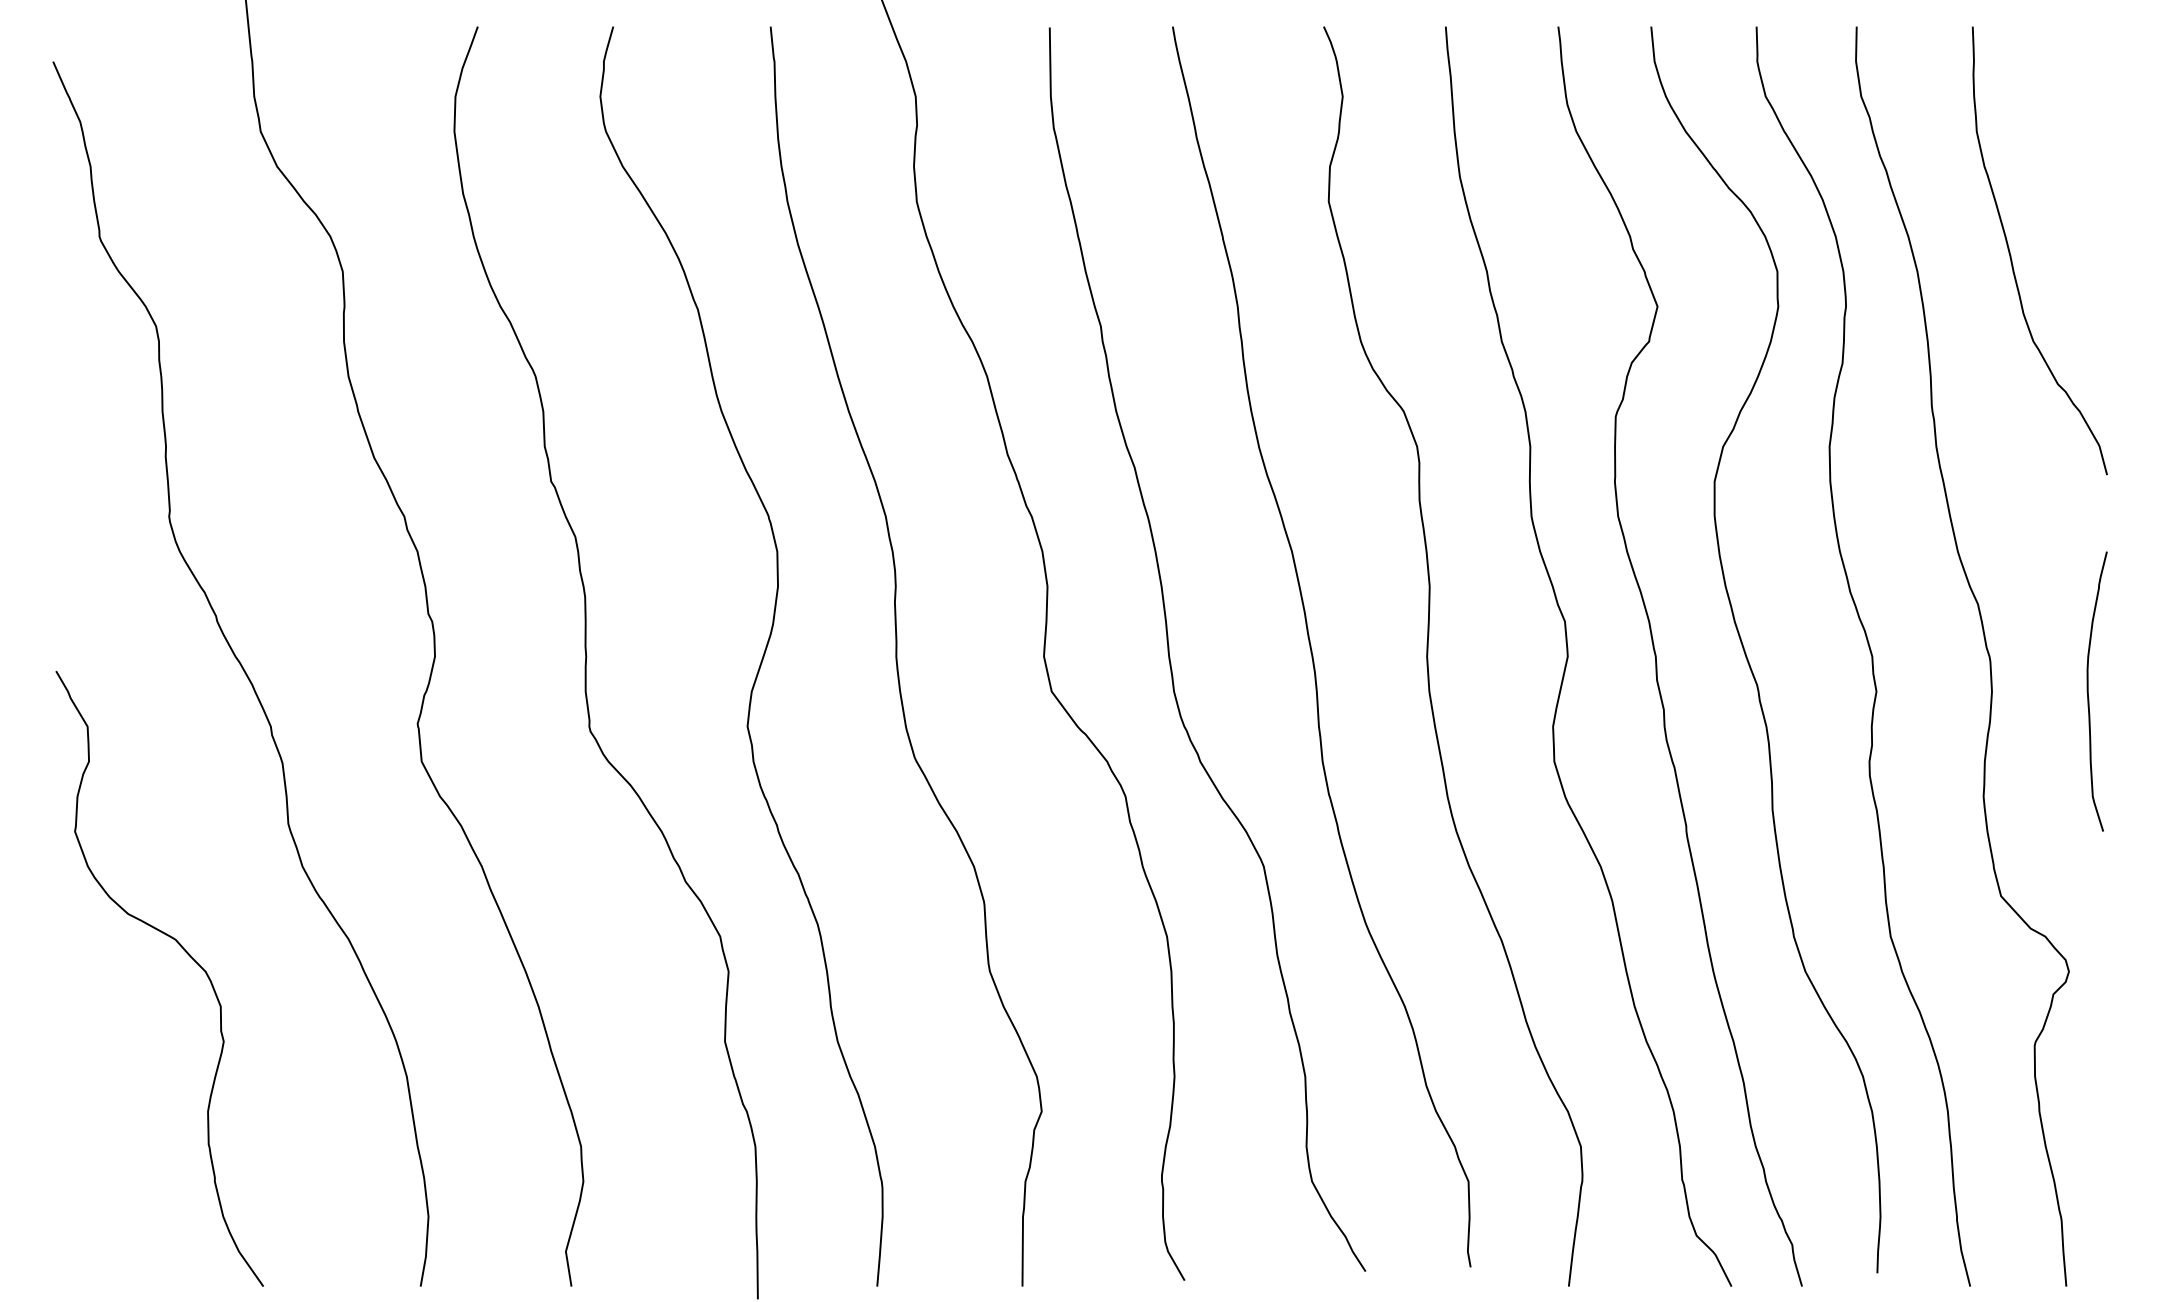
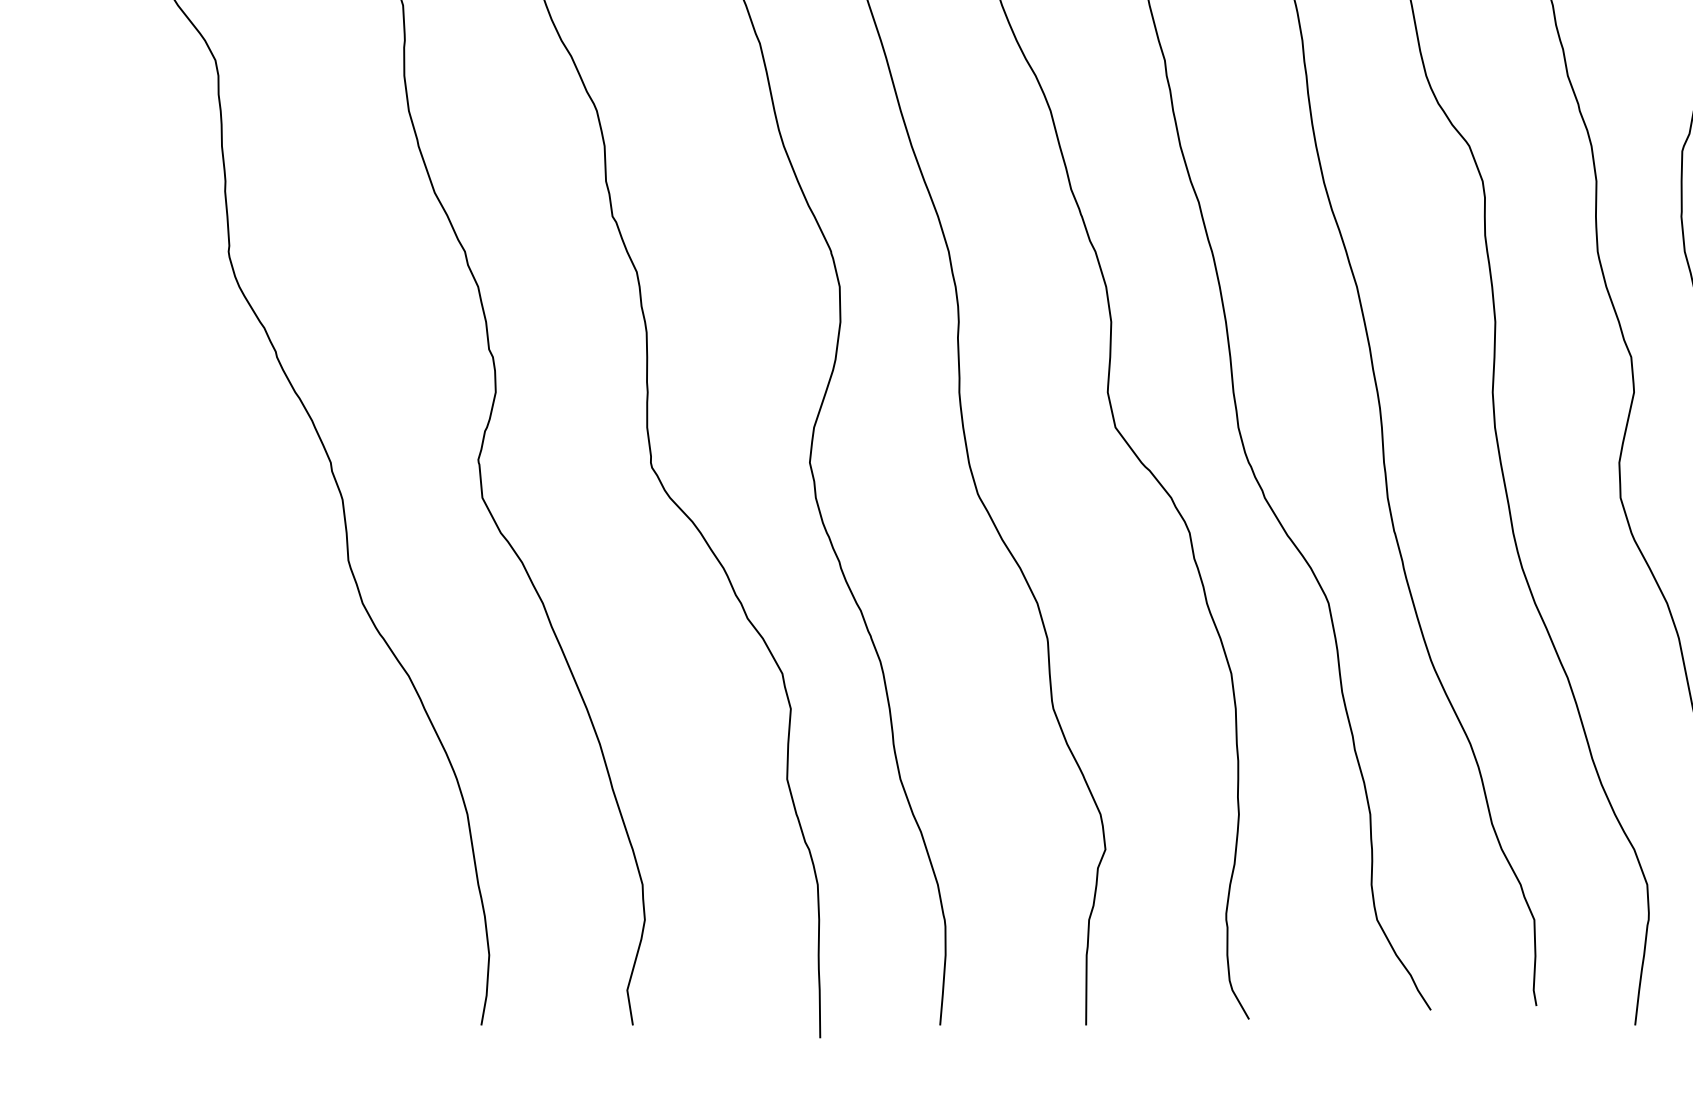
curve: (185, 952) -> (245, 689), removed

